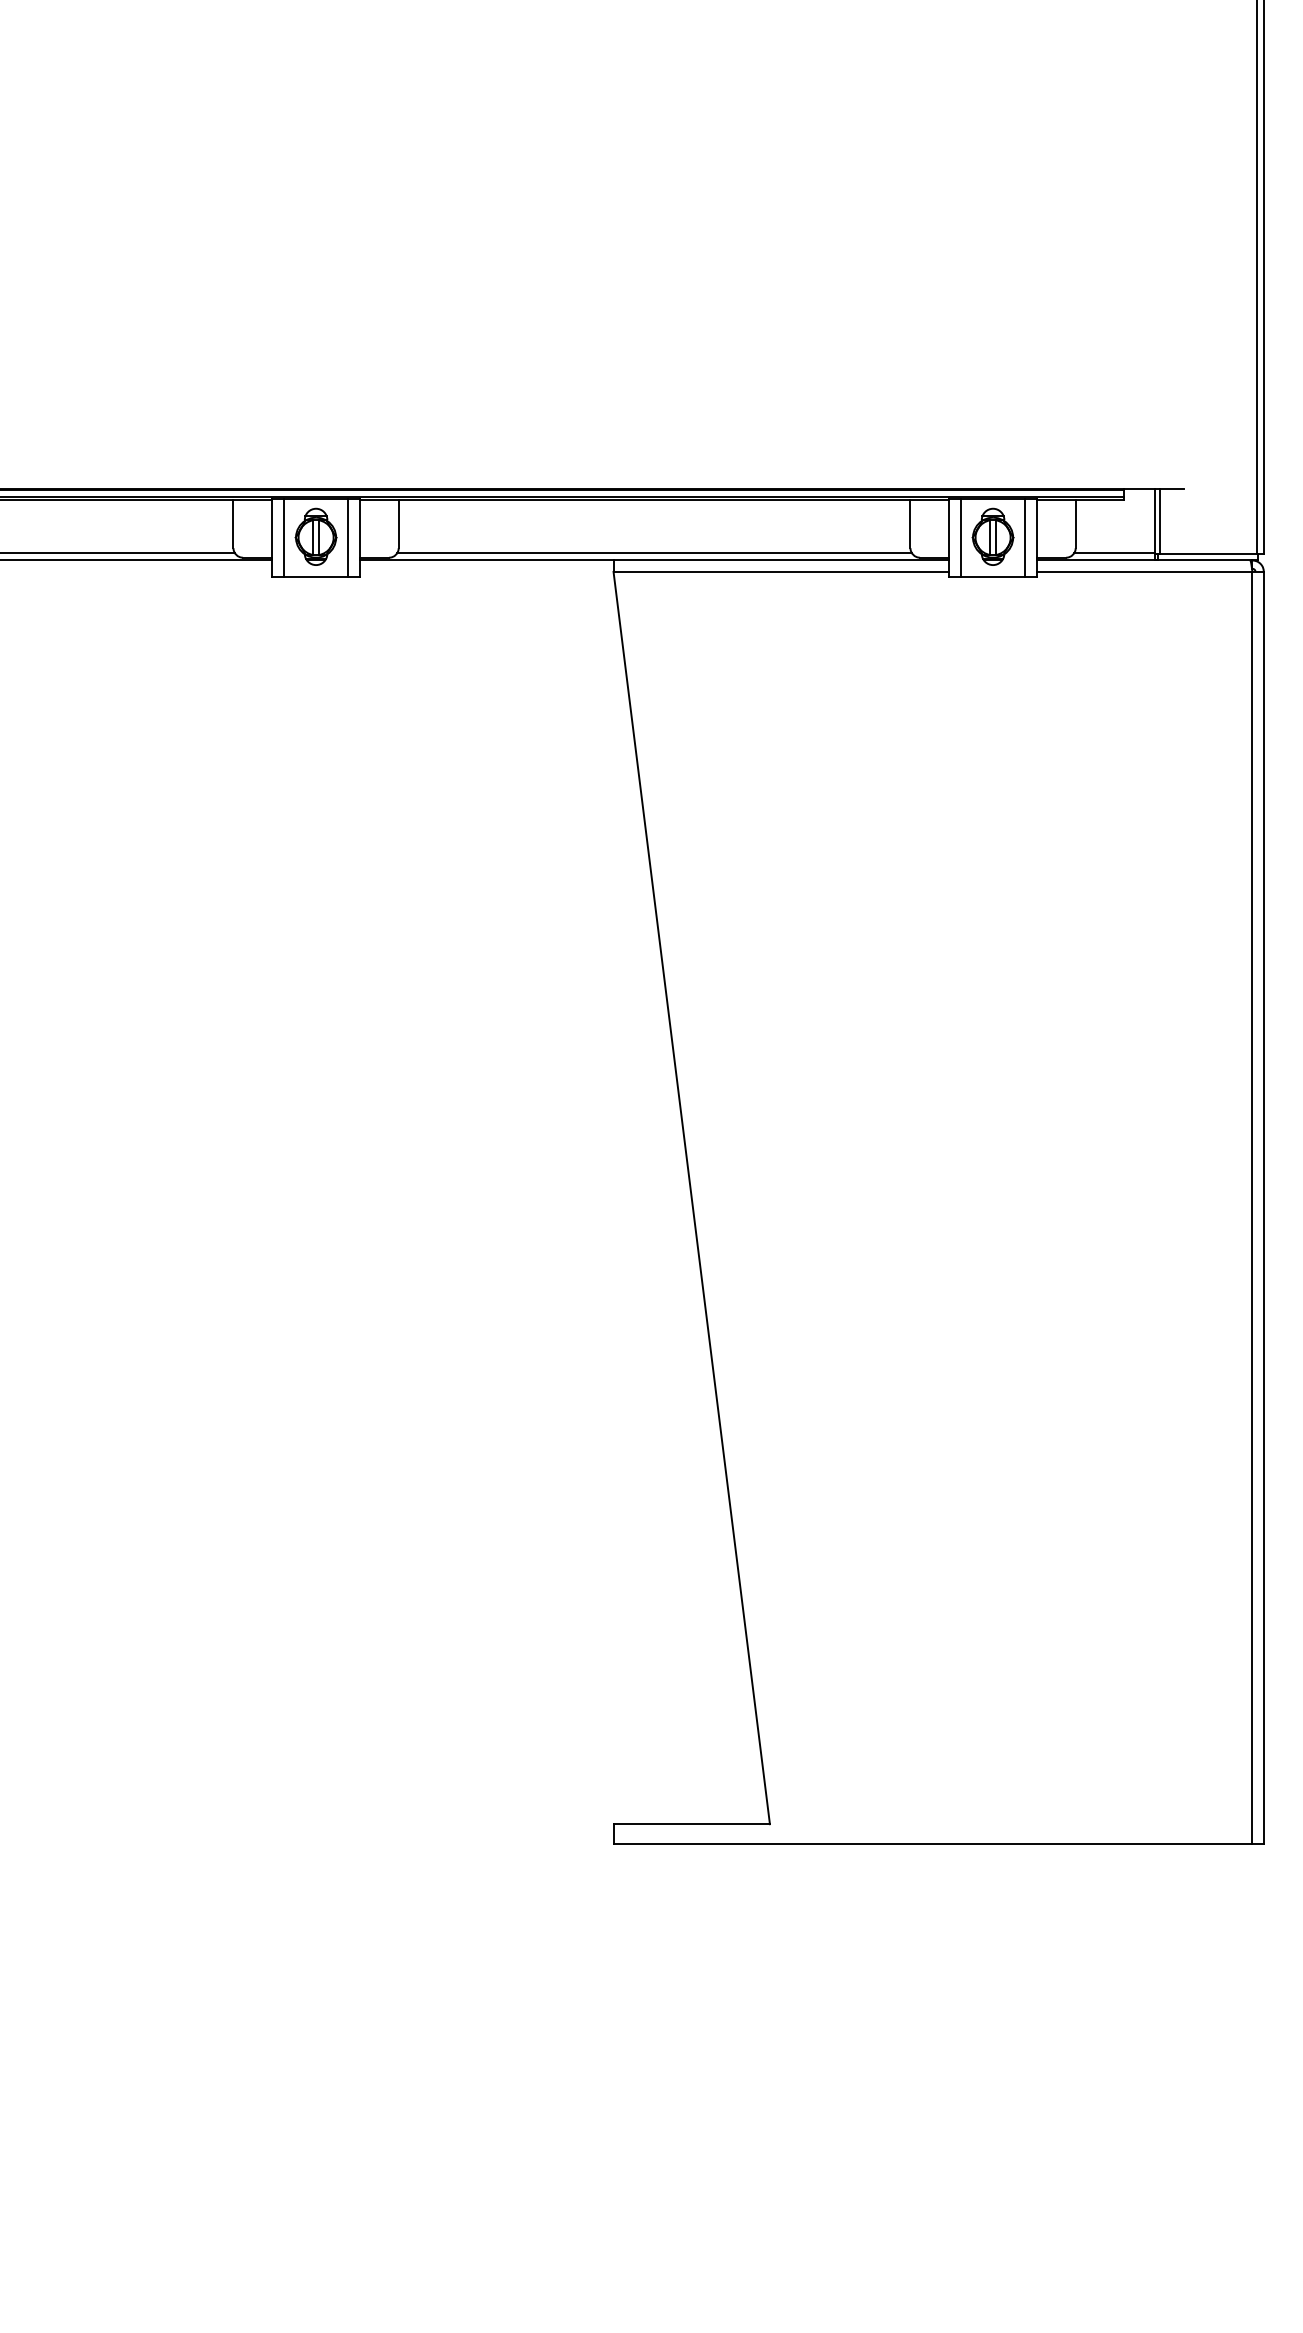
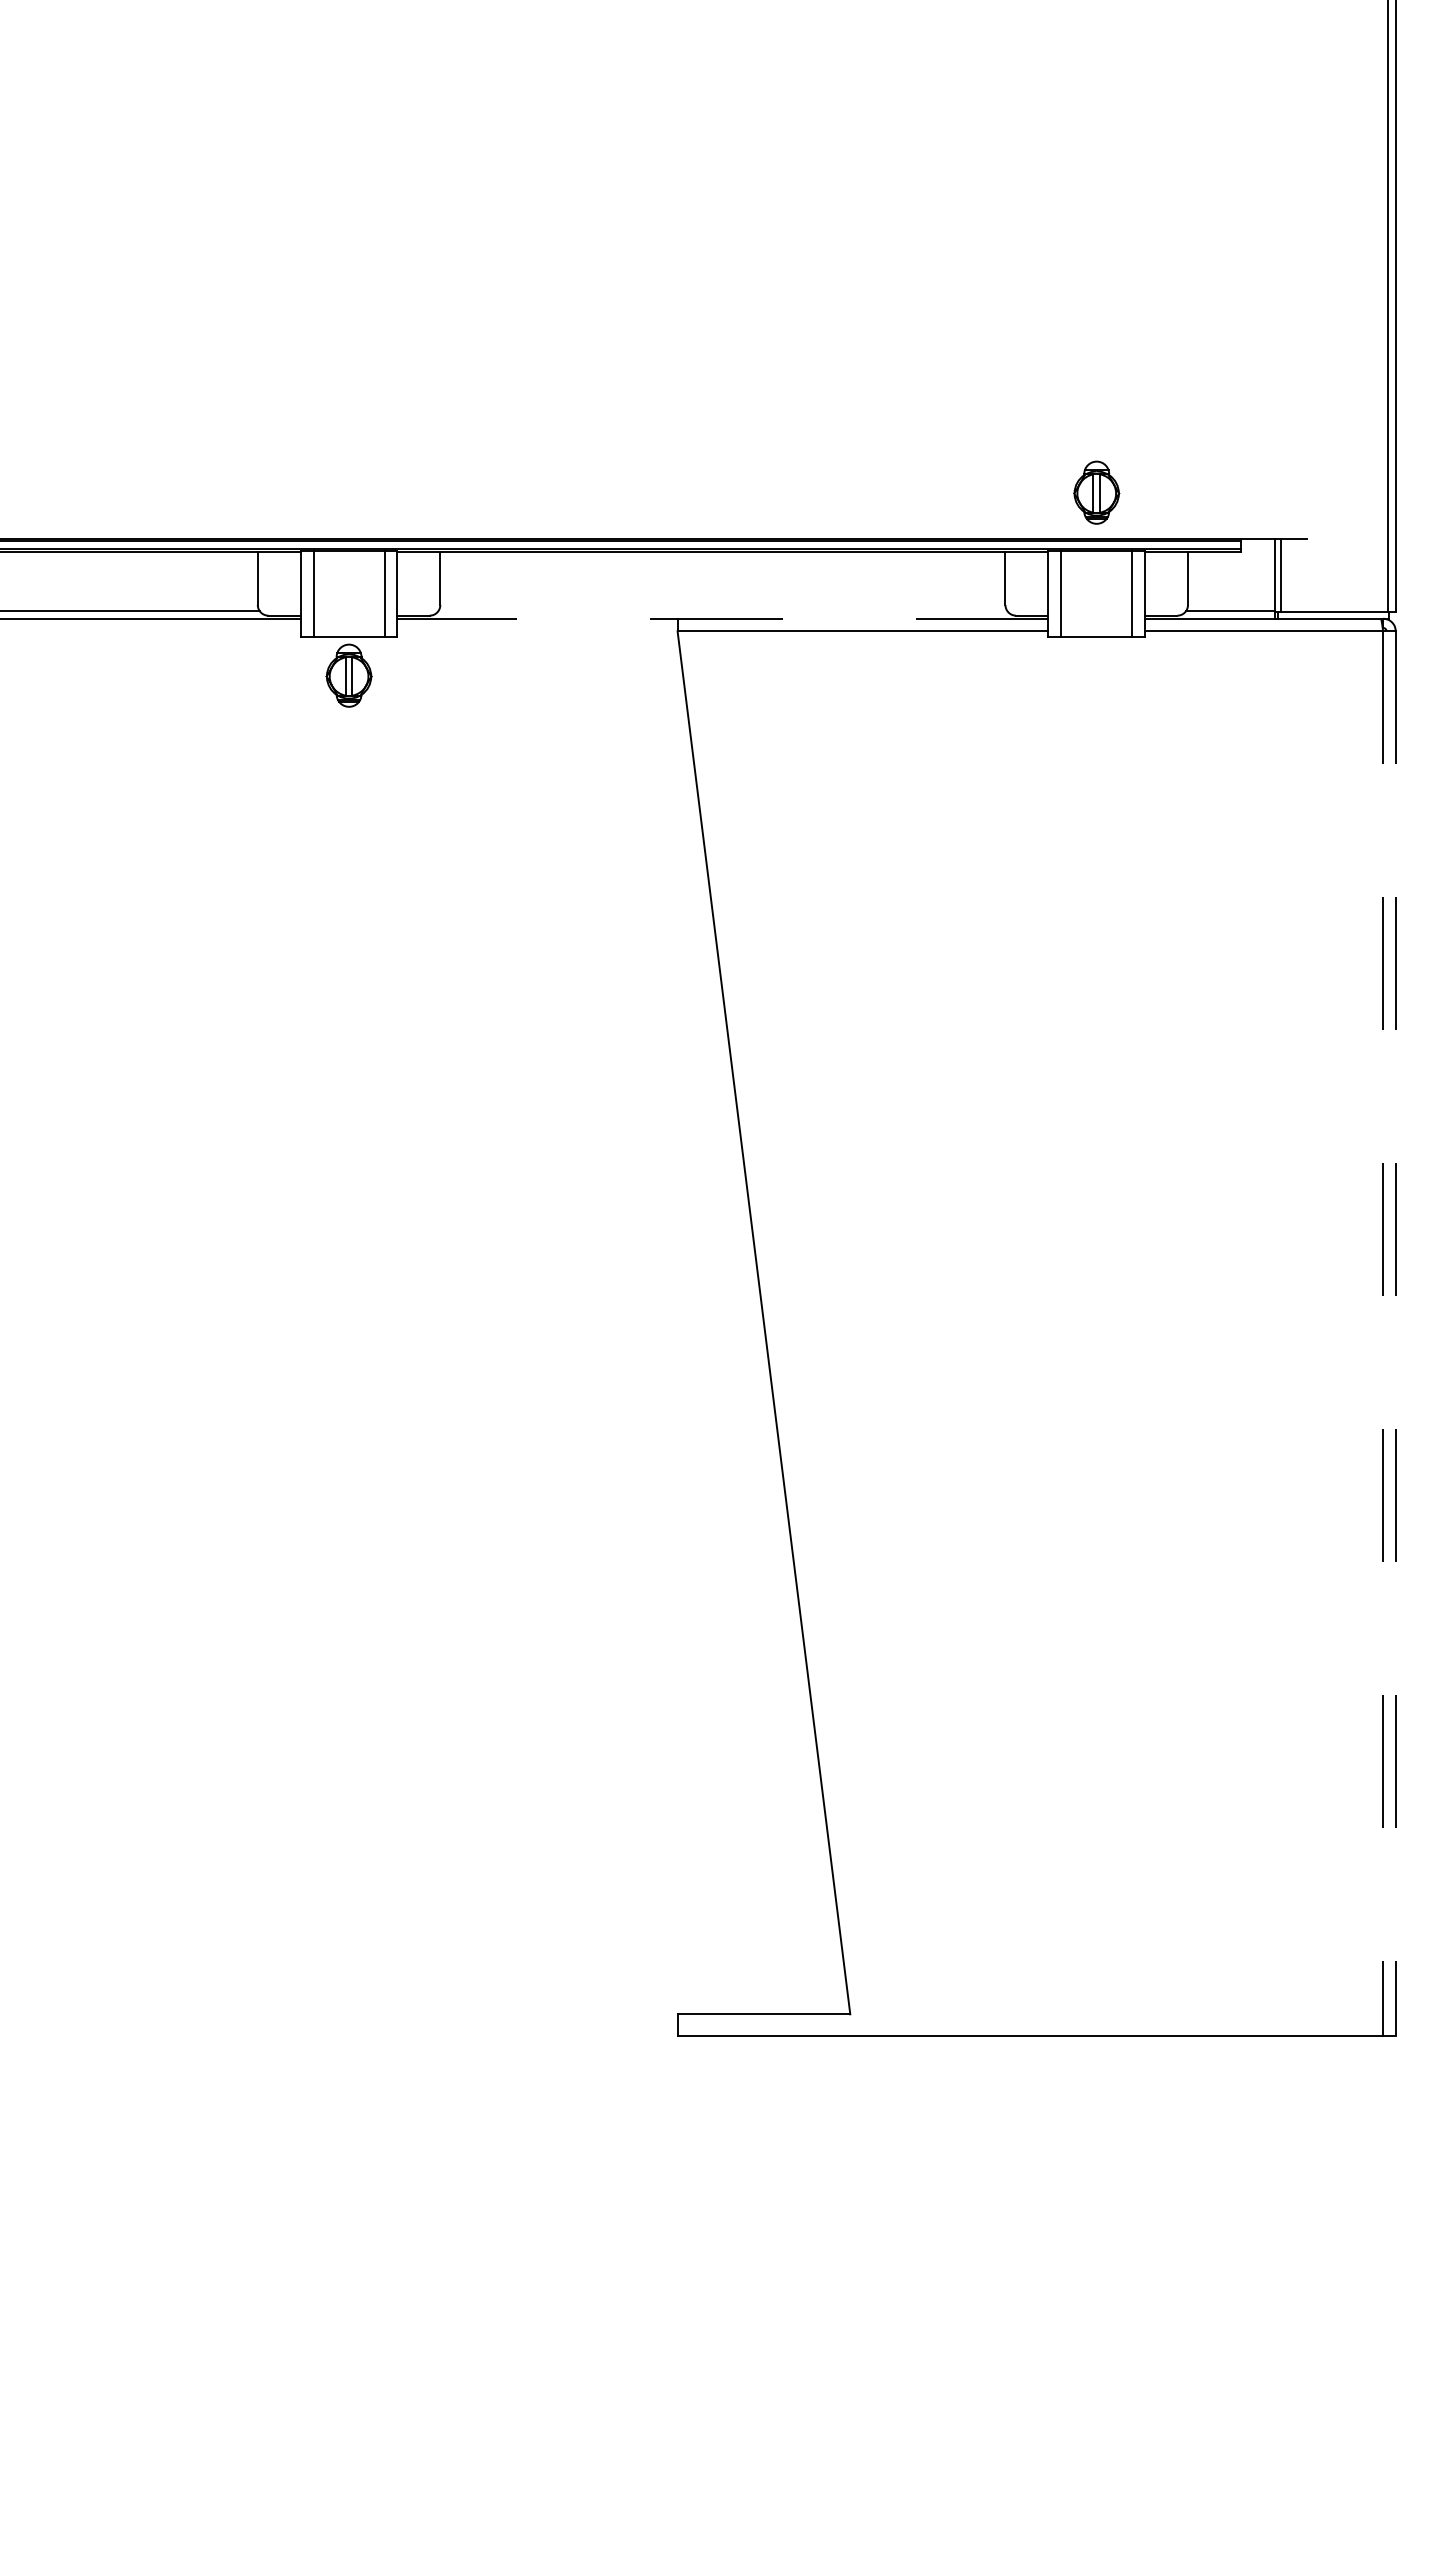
part: (315, 536) -> (348, 675), moved
part: (992, 536) -> (1096, 492), moved
line: (654, 553) -> (722, 610), removed
line: (654, 560) -> (722, 618), solid -> dashed
line: (1252, 1207) -> (1383, 1333), solid -> dashed
line: (1263, 1207) -> (1395, 1333), solid -> dashed

